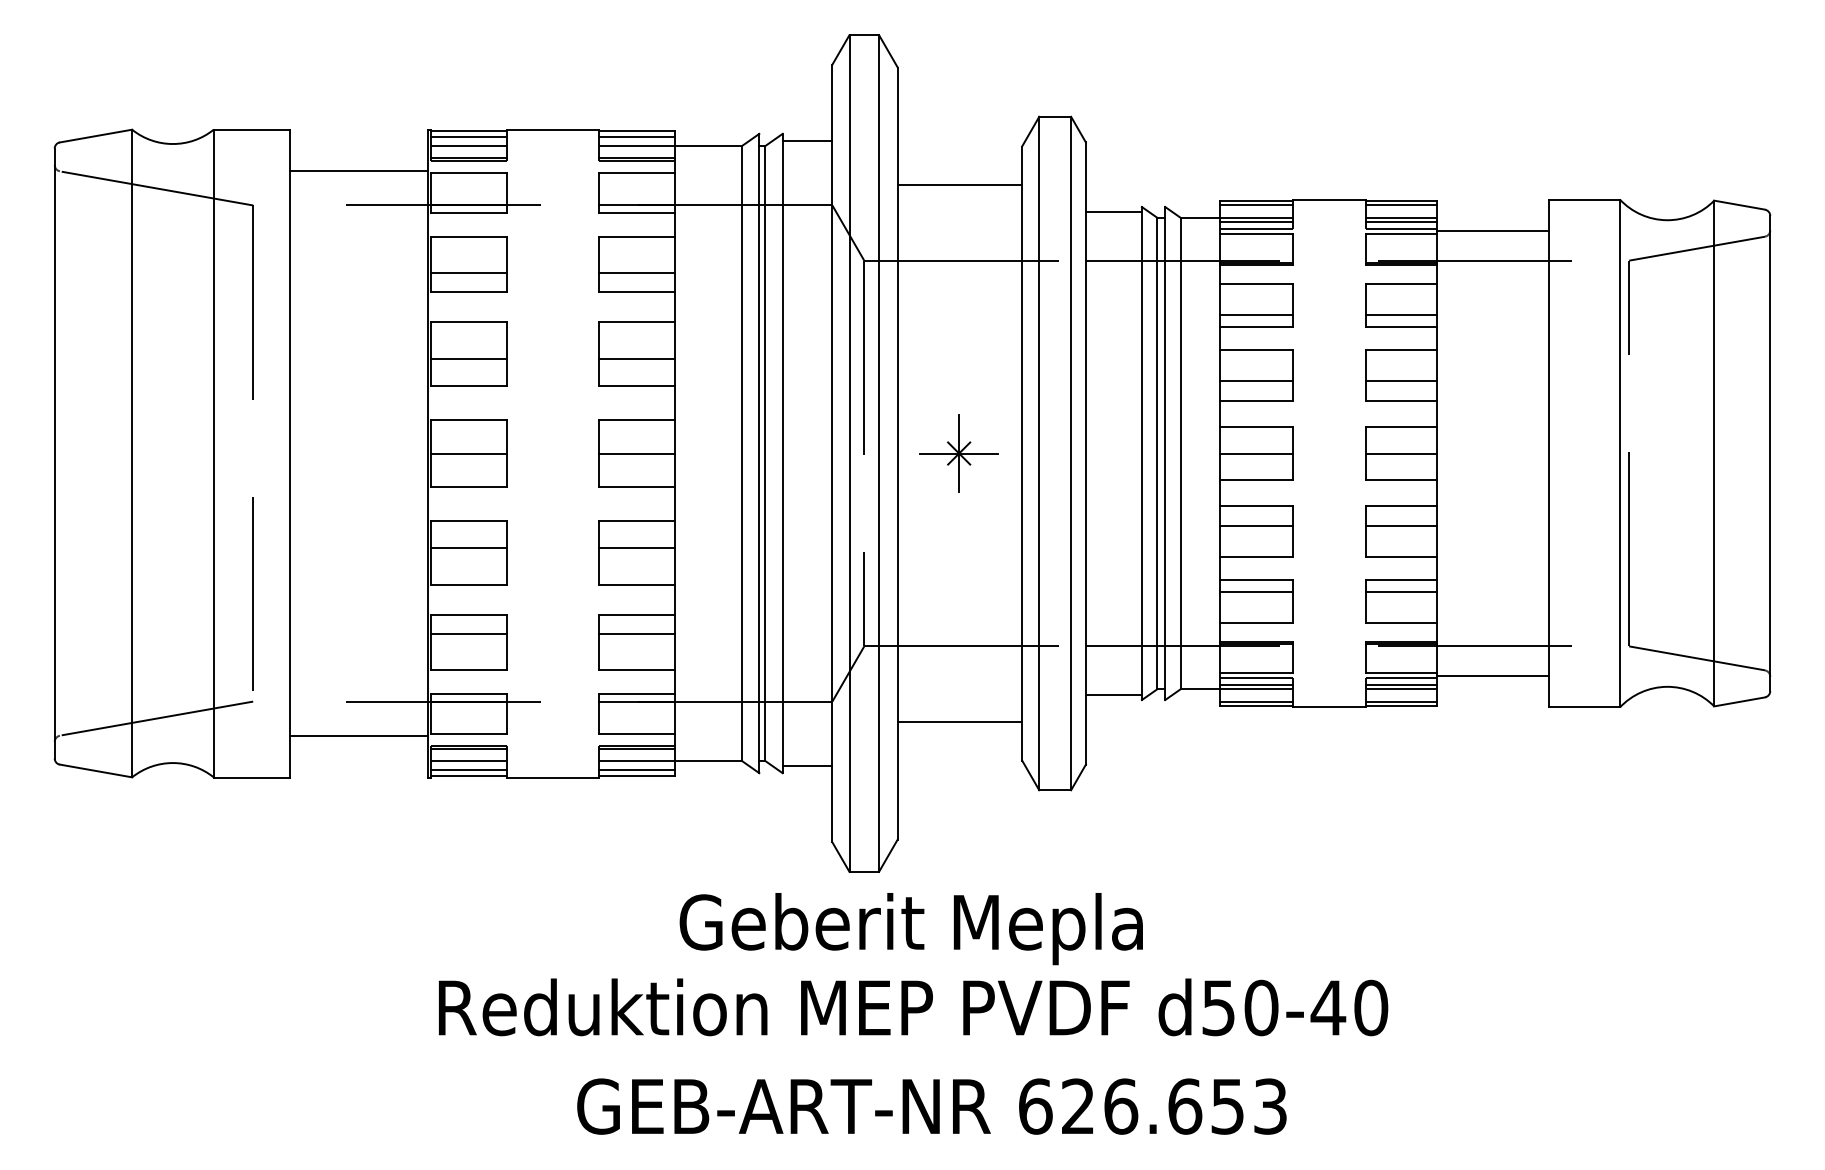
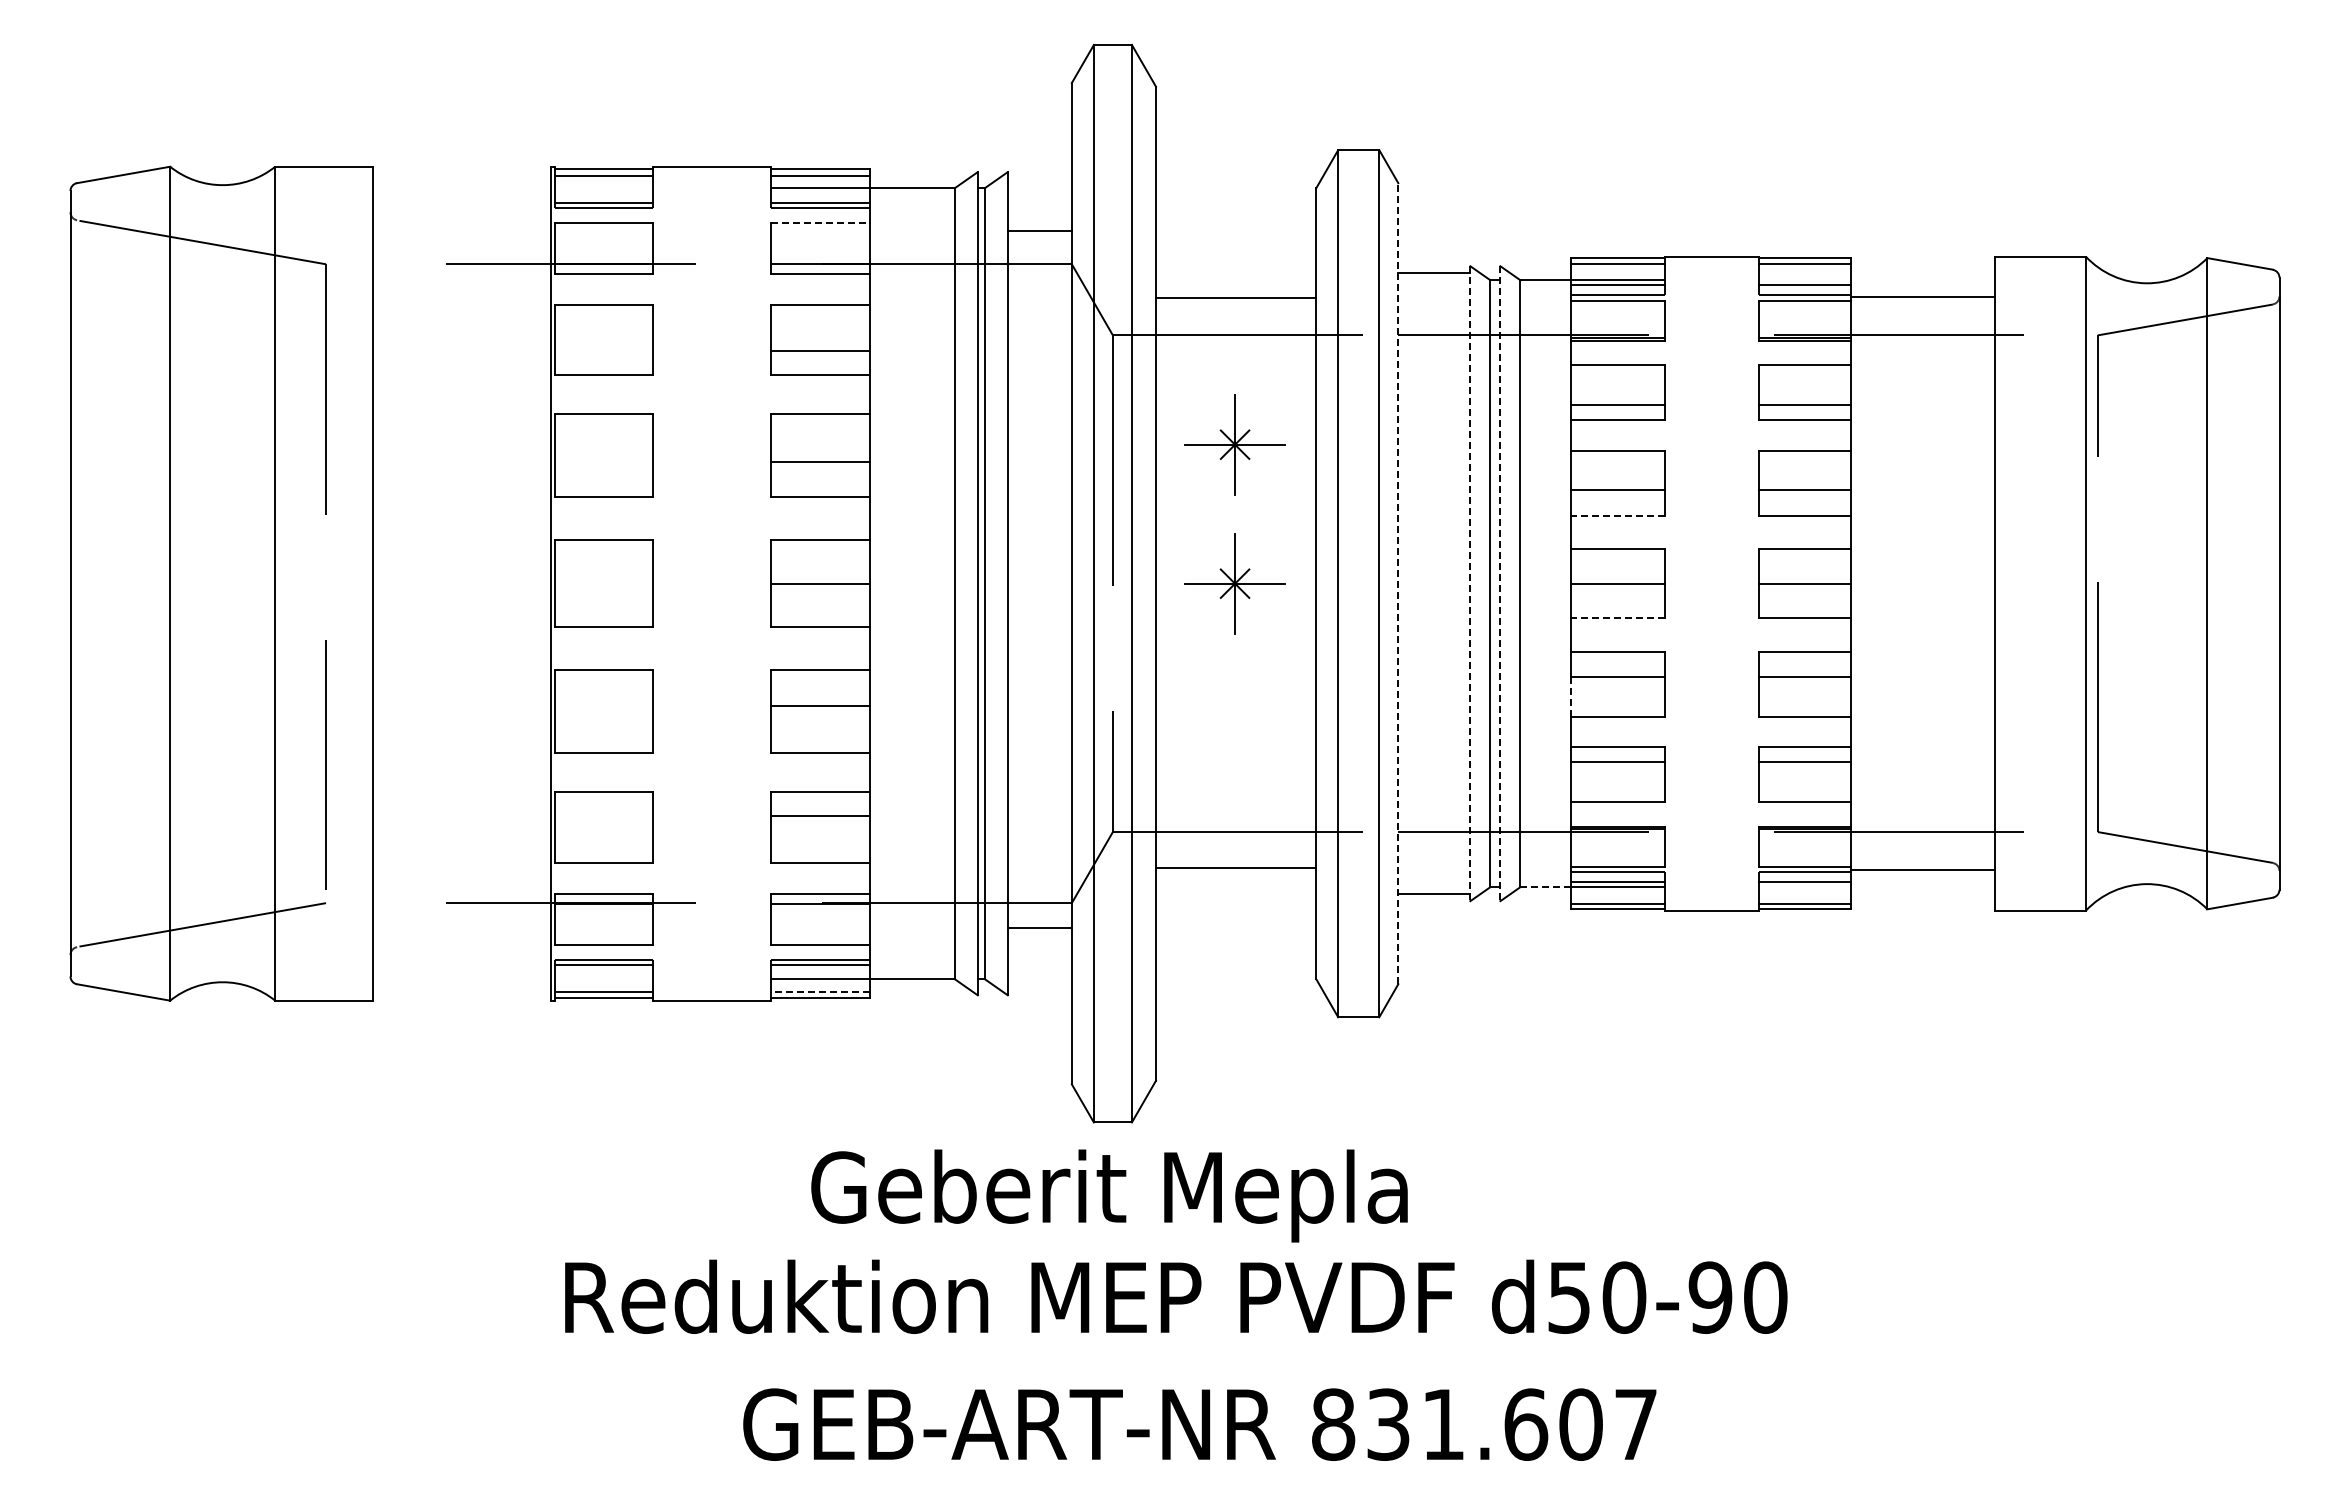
line: (807, 141) -> (1039, 231), moved
line: (469, 146) -> (604, 188), removed
line: (358, 171) -> (461, 220), removed
line: (637, 173) -> (821, 222), solid -> dashed
line: (959, 185) -> (1235, 298), moved
line: (1401, 218) -> (1804, 280), removed
line: (469, 273) -> (604, 351), removed
part: (958, 345) -> (1234, 444), added
line: (469, 358) -> (604, 461), removed
line: (1256, 400) -> (1617, 515), solid -> dashed
line: (469, 453) -> (604, 583), removed
line: (1086, 453) -> (1398, 583), solid -> dashed
line: (1141, 454) -> (1470, 584), solid -> dashed
line: (1165, 454) -> (1500, 584), solid -> dashed
line: (1256, 479) -> (1617, 617), solid -> dashed
line: (1219, 541) -> (1570, 697), solid -> dashed
line: (469, 548) -> (604, 705), removed
line: (469, 634) -> (604, 816), removed
line: (1200, 689) -> (1545, 887), solid -> dashed
line: (1401, 689) -> (1804, 887), removed
line: (959, 722) -> (1235, 868), moved
line: (358, 736) -> (461, 947), removed
line: (469, 760) -> (604, 979), removed
line: (807, 766) -> (1039, 928), moved
line: (637, 770) -> (820, 991), solid -> dashed
text: (911, 928) -> (1109, 1195), moved
text: (1328, 1007) -> (1710, 1297), d50-40 -> d50-90
text: (1152, 1106) -> (1484, 1424), 626.653 -> 831.607

